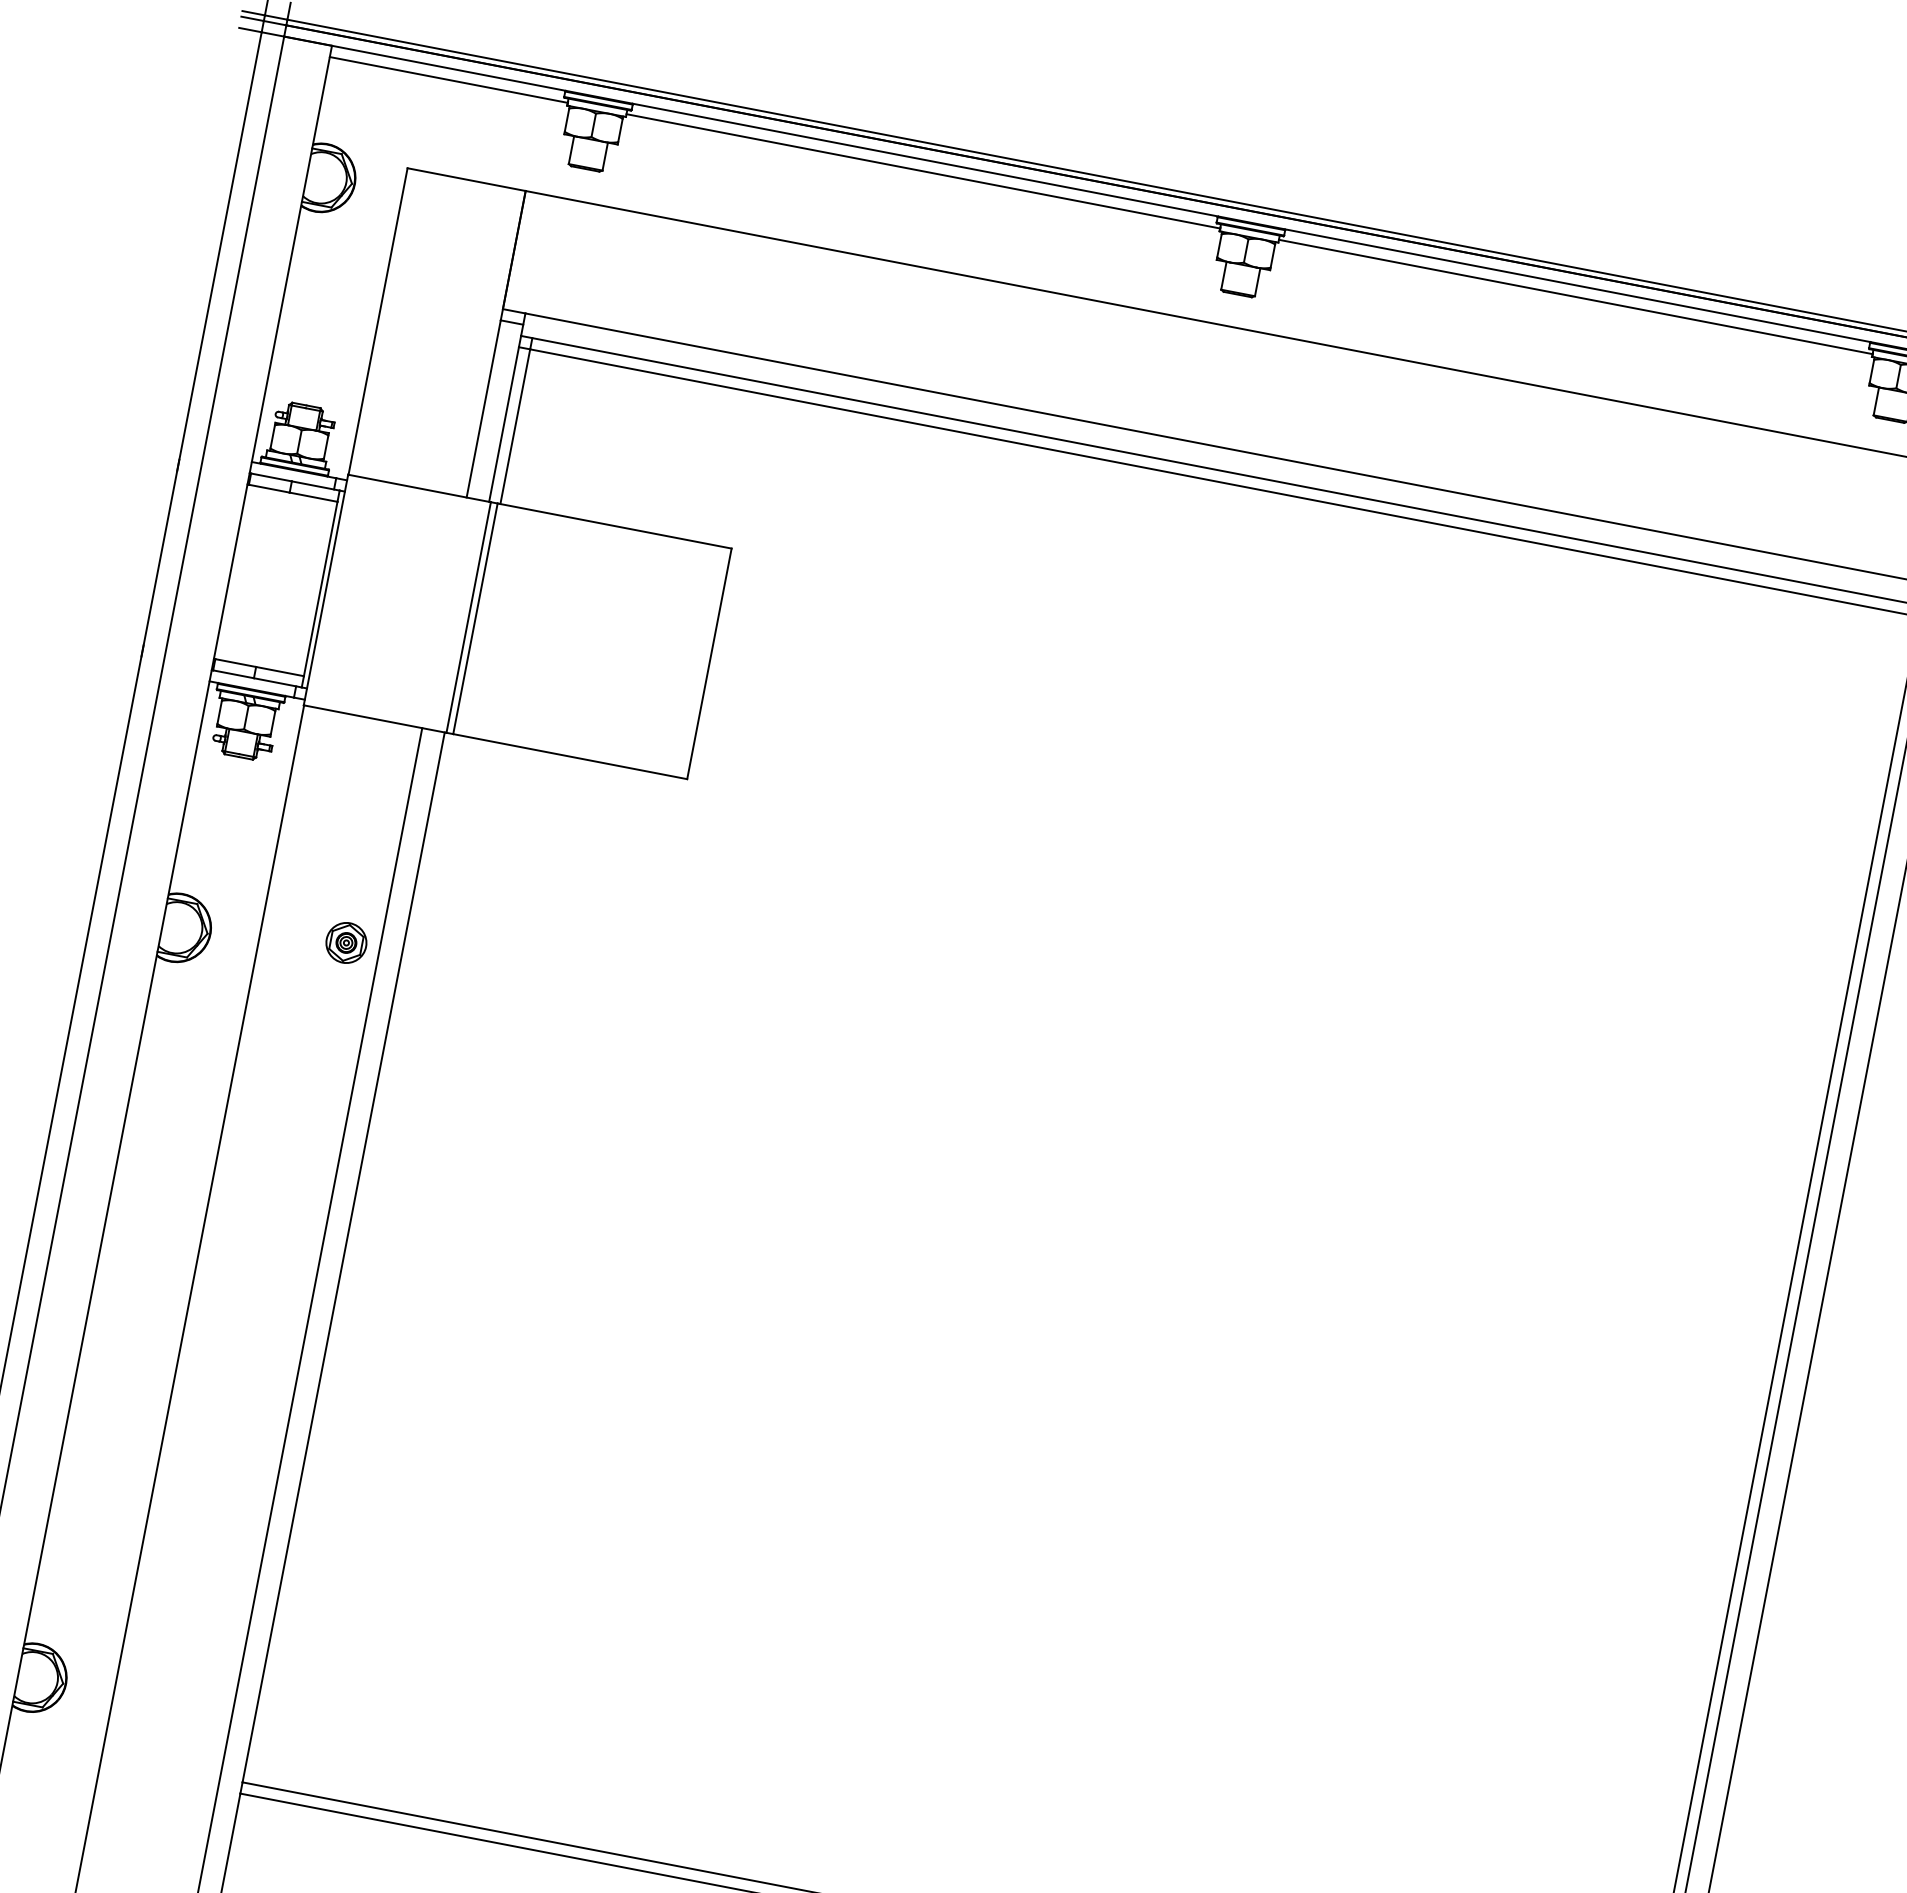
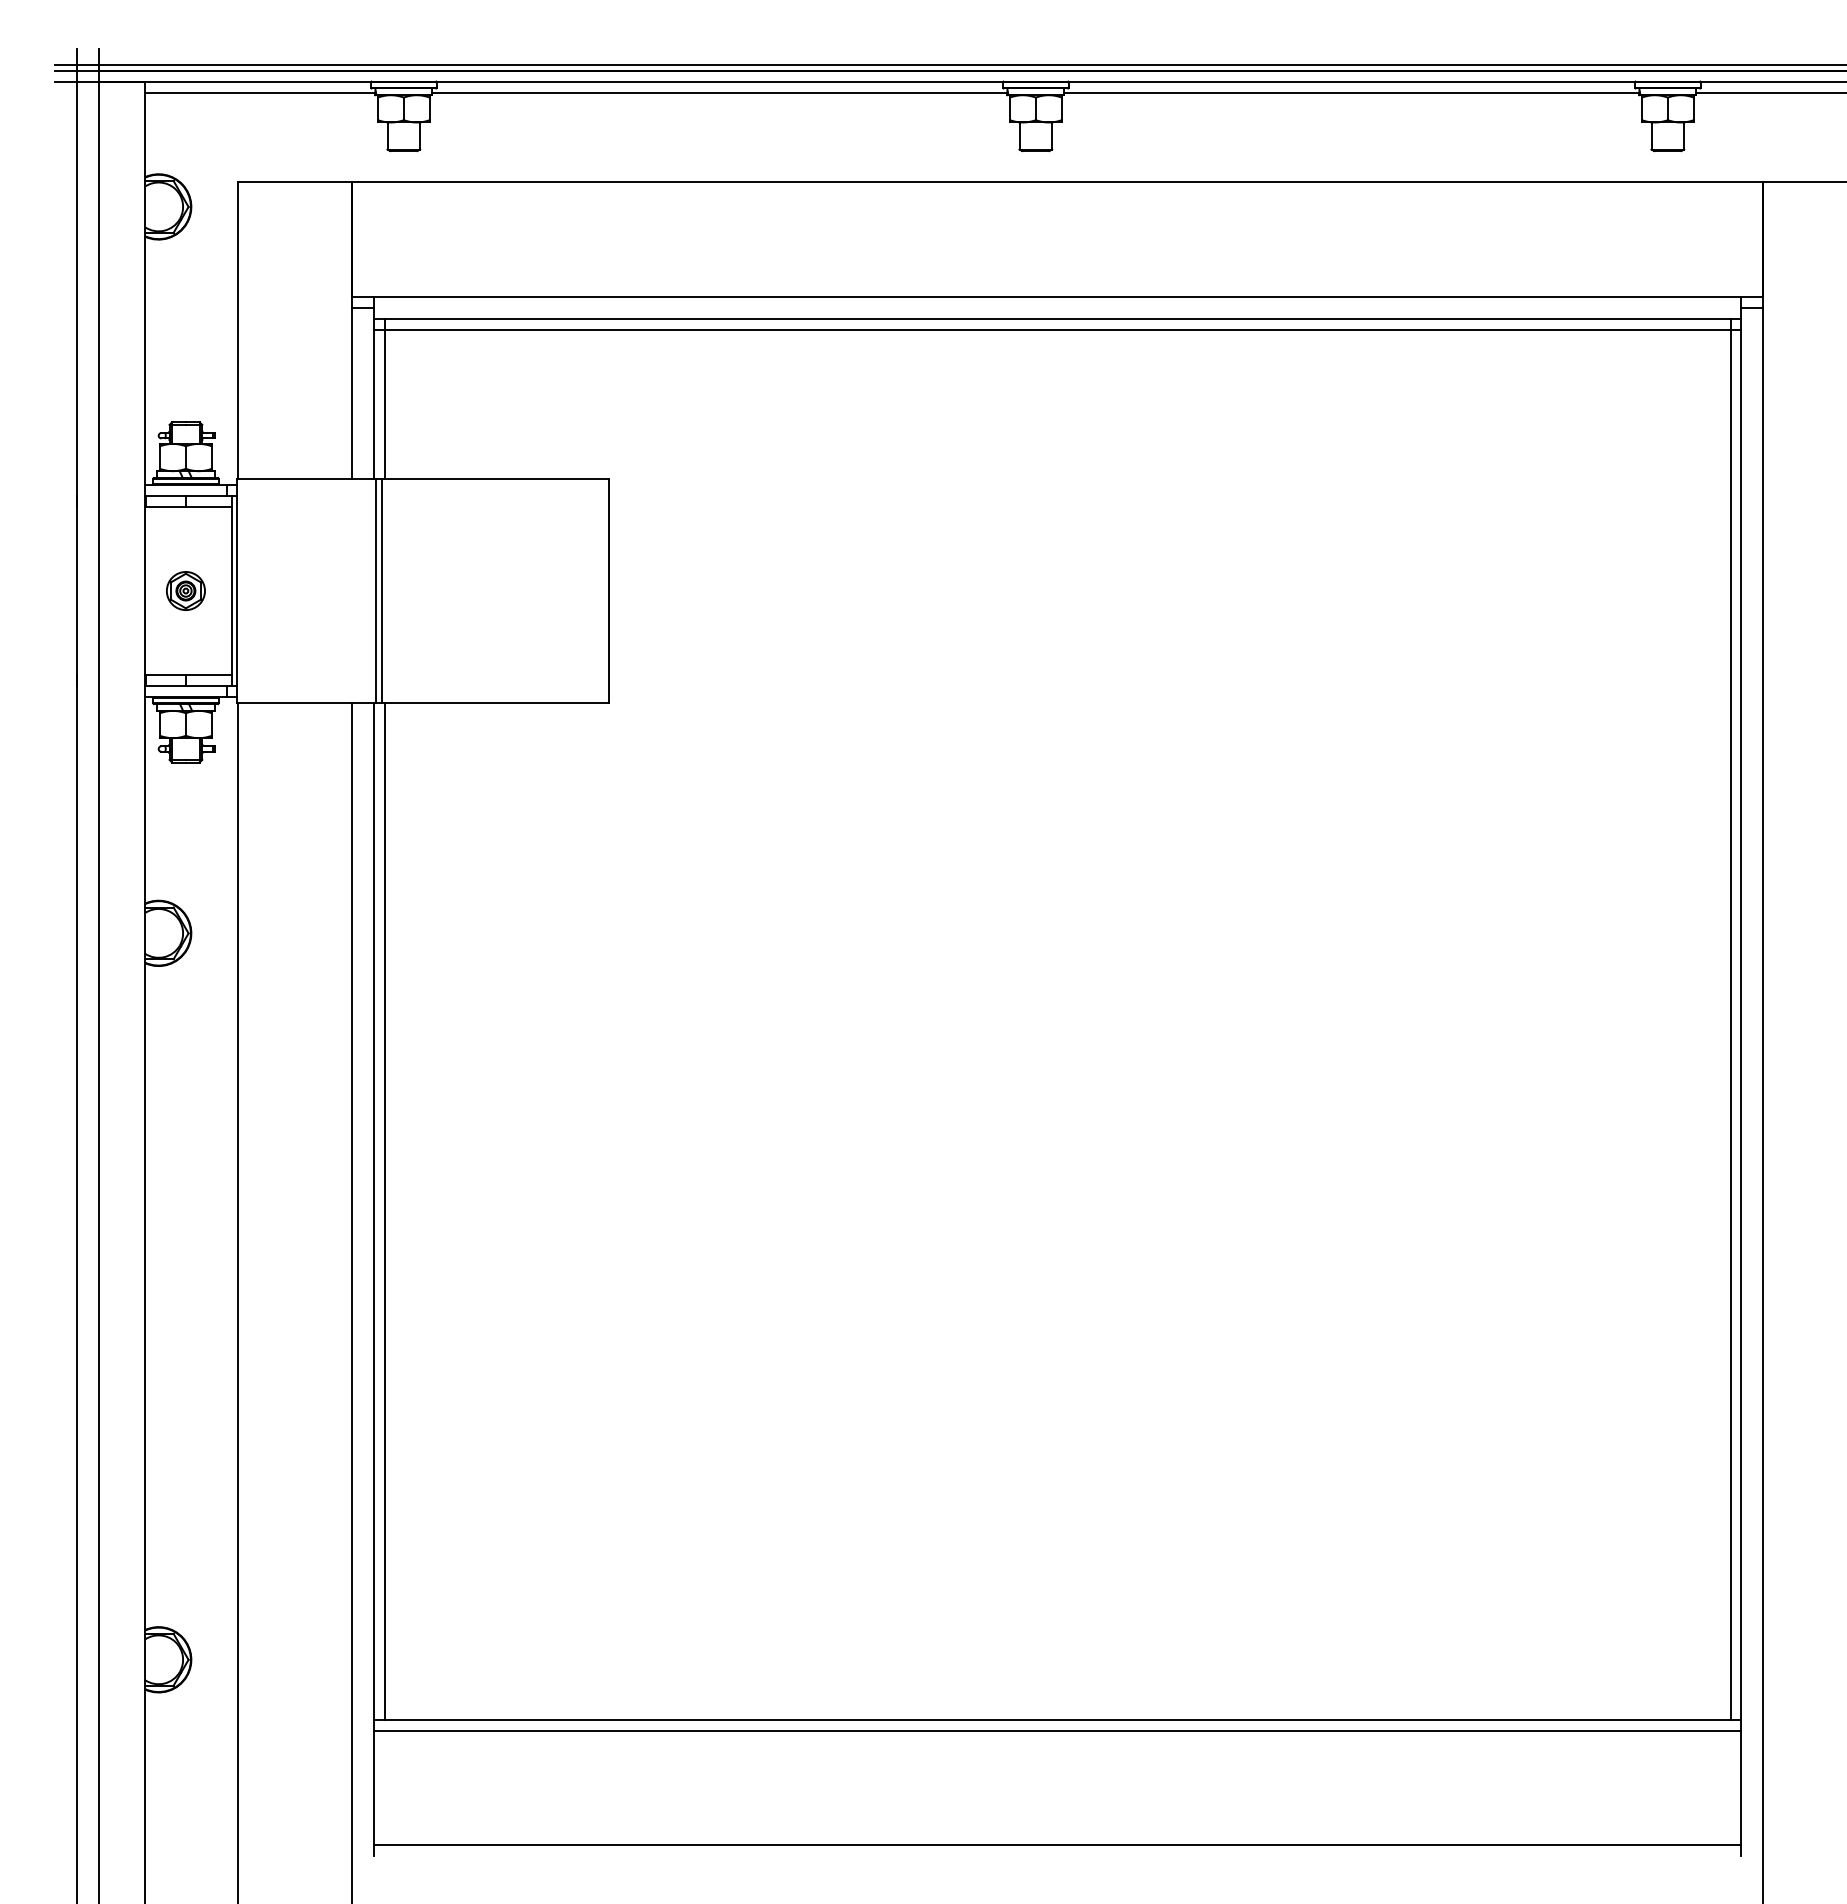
part: (346, 942) -> (185, 590), moved
line: (354, 1258) -> (384, 1210), added

